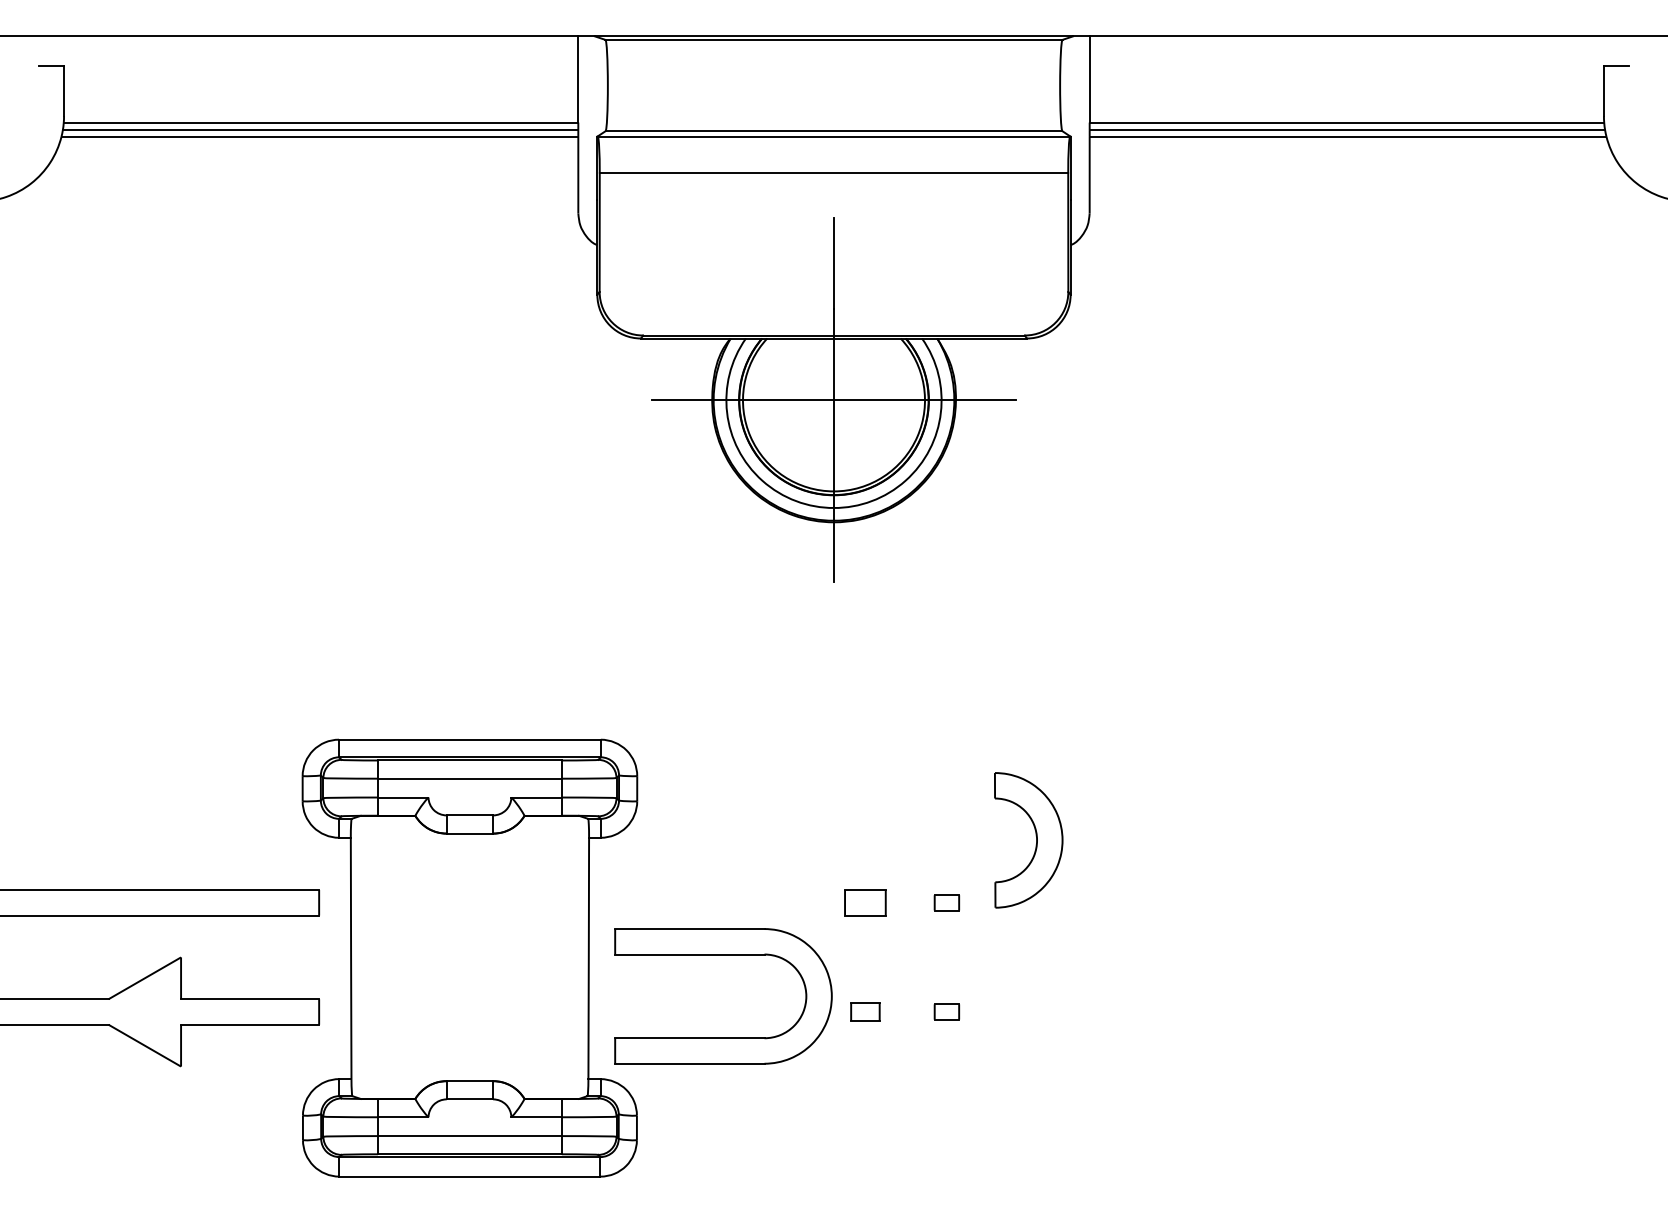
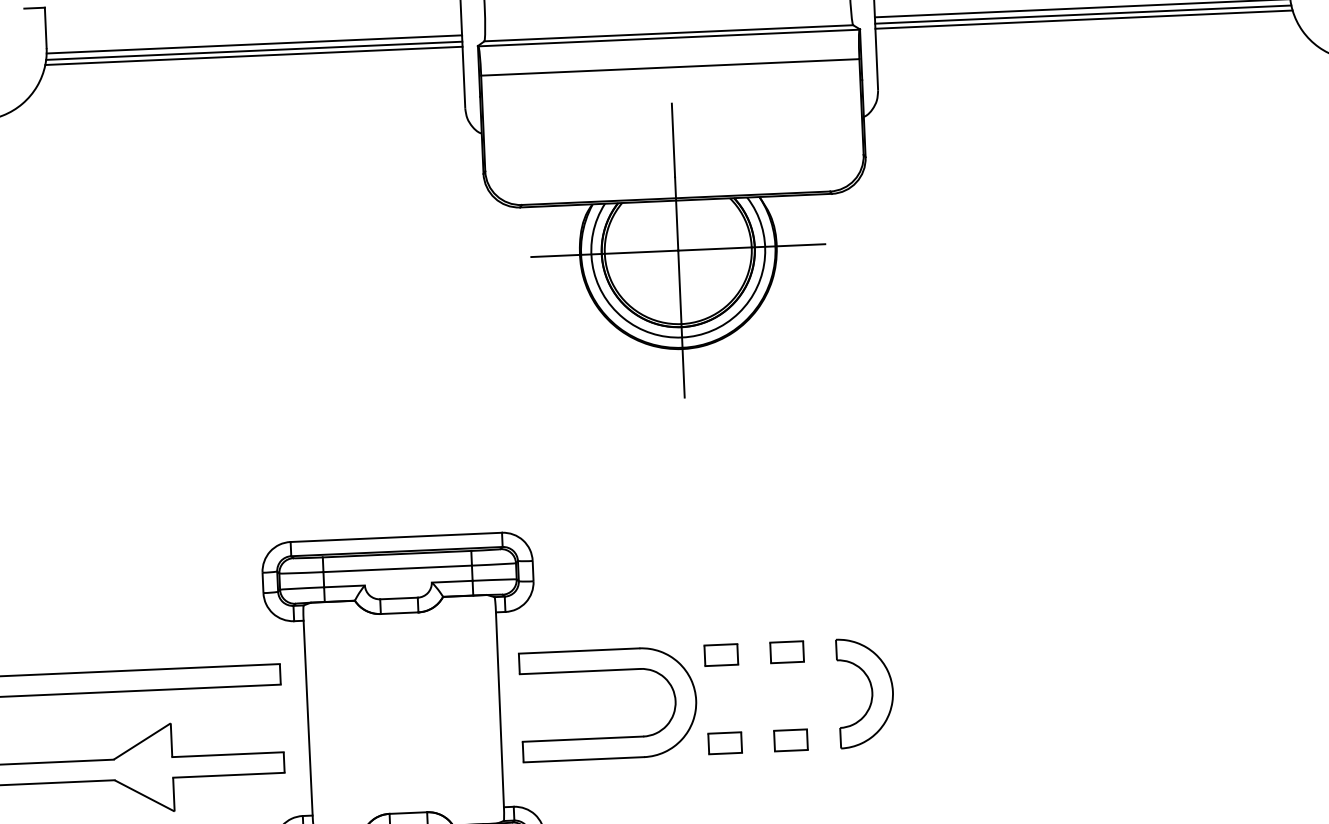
part: (1036, 840) -> (871, 692), moved
part: (946, 902) -> (786, 652), size x1.67
part: (723, 955) -> (607, 671), moved
part: (865, 1011) -> (725, 742), size x1.43
part: (946, 1011) -> (790, 740), size x1.67

